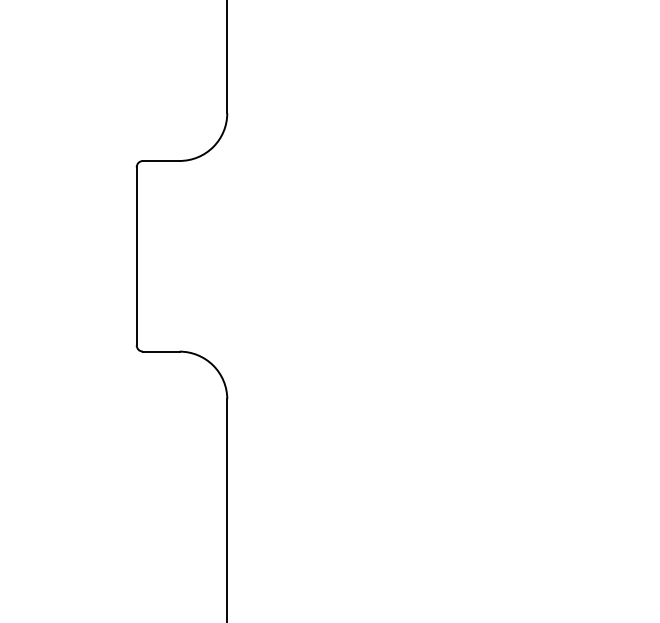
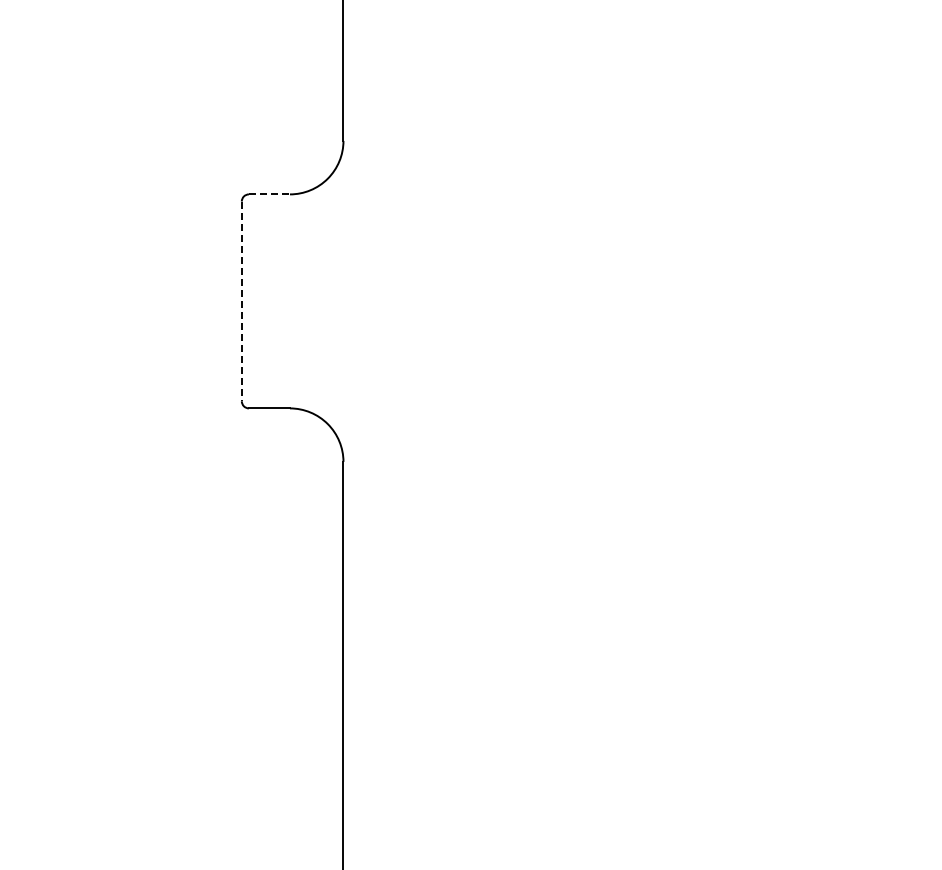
line: (161, 161) -> (269, 194), solid -> dashed
line: (136, 256) -> (241, 301), solid -> dashed

